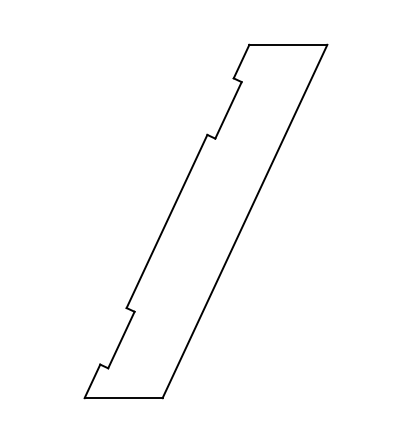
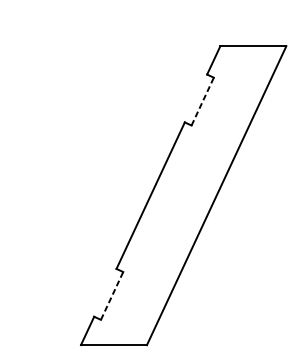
line: (228, 109) -> (202, 100), solid -> dashed
line: (121, 339) -> (112, 295), solid -> dashed

